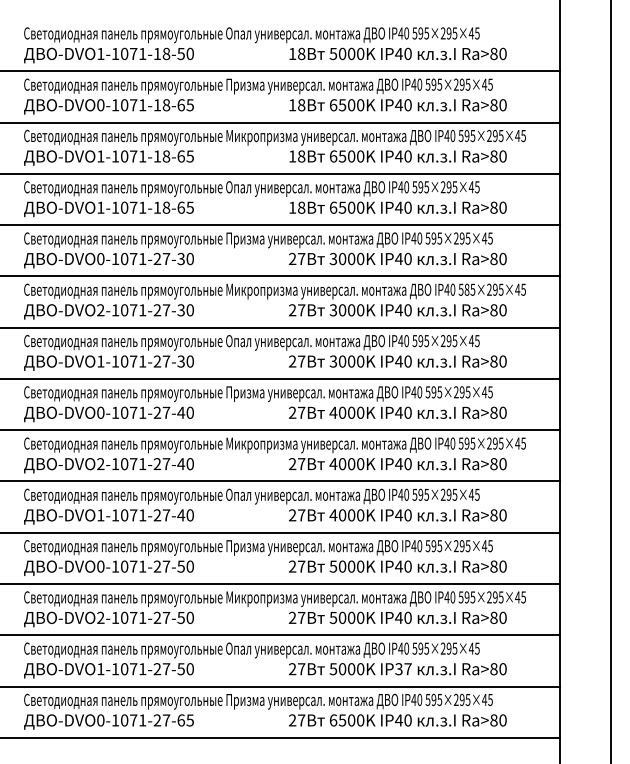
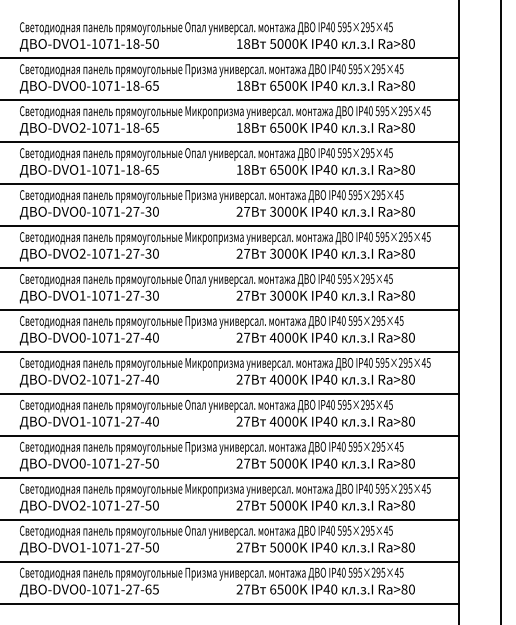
text: (100, 155) -> (82, 127), -DVO1-1071-18-65 -> -DVO2-1071-18-65
text: (467, 289) -> (382, 236), 585×295×45 -> 595×295×45
text: (403, 669) -> (330, 547), IP37 -> IP40

